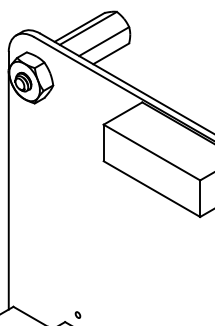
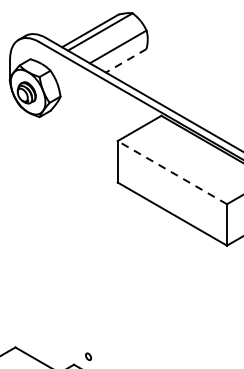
line: (111, 53) -> (126, 60), solid -> dashed
line: (151, 152) -> (171, 172), solid -> dashed
line: (8, 191) -> (9, 216), removed

